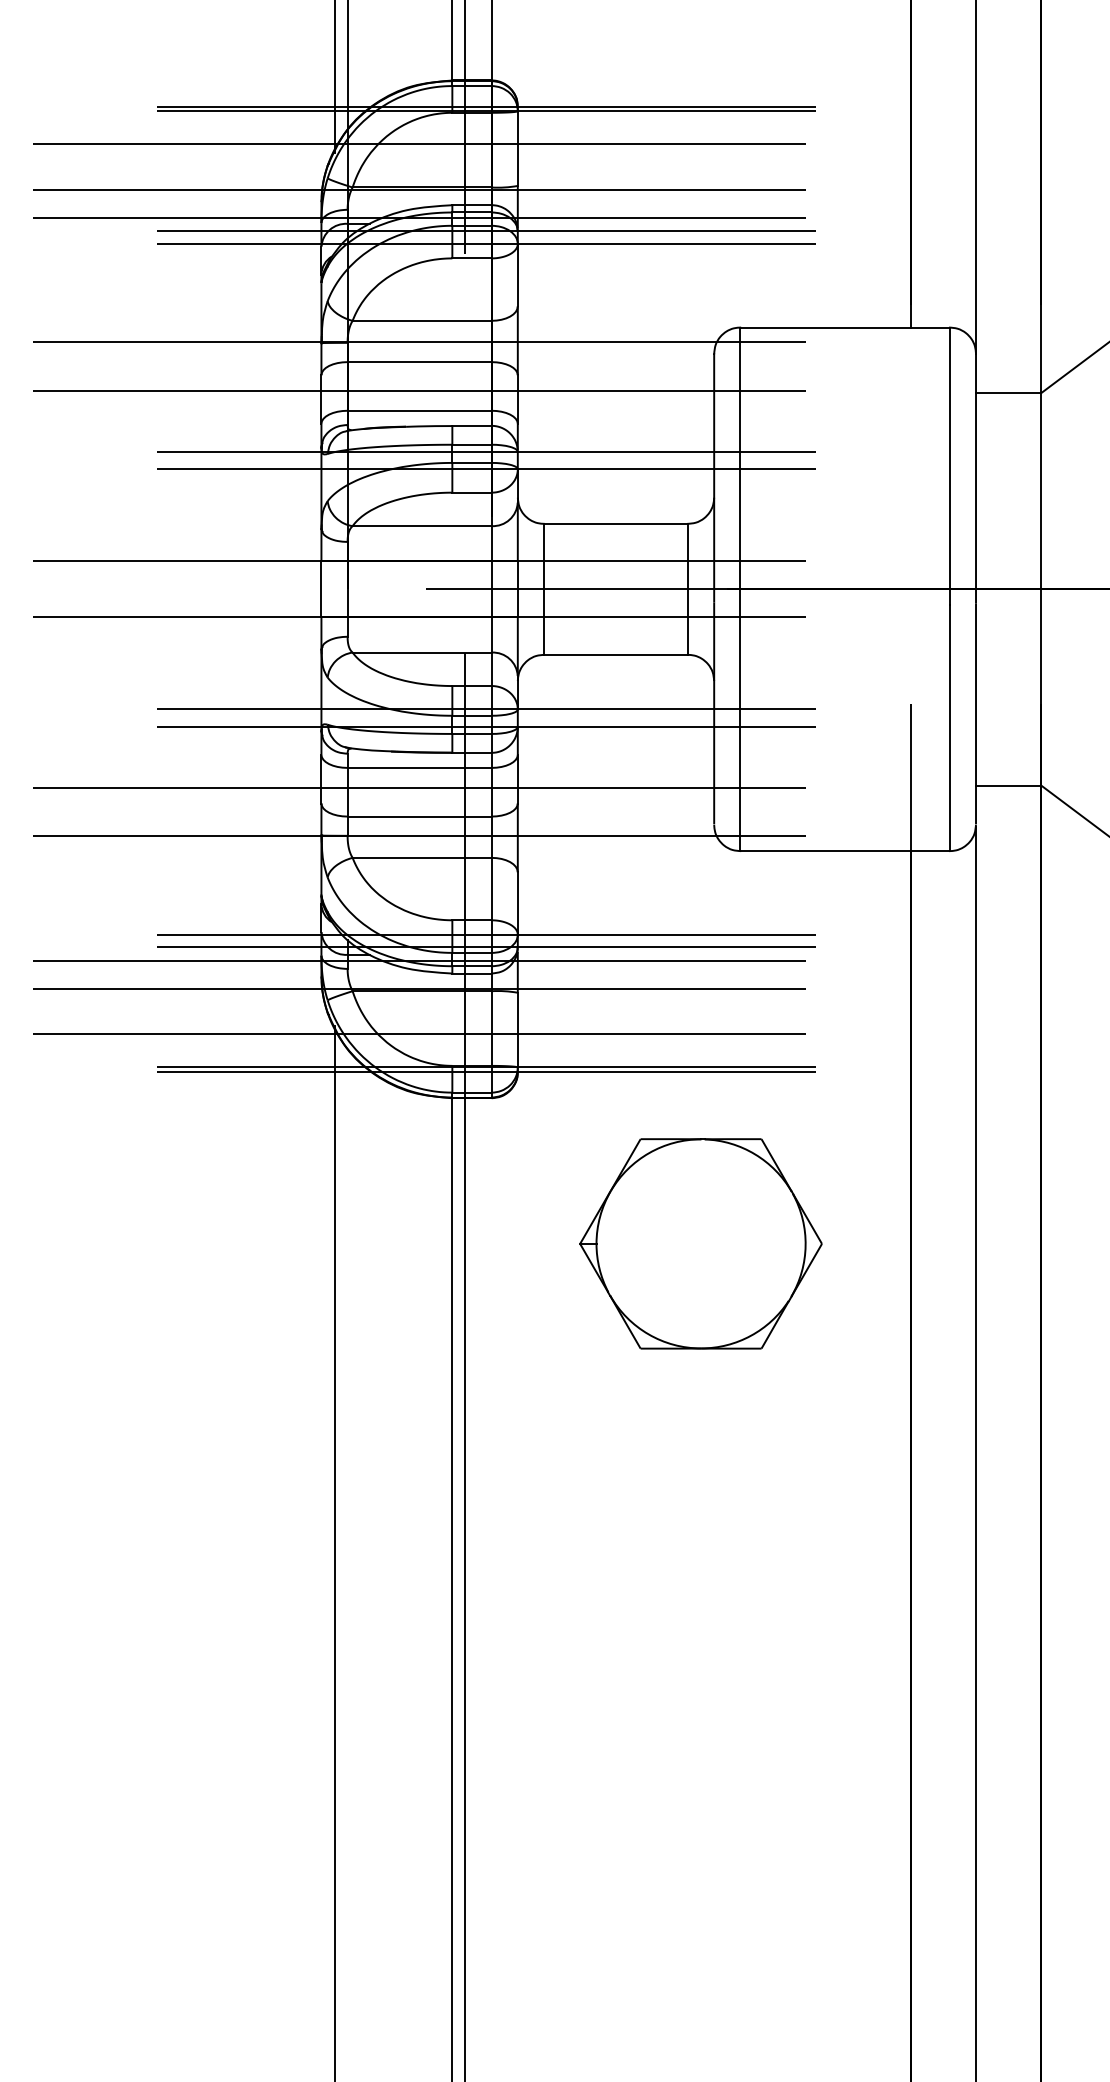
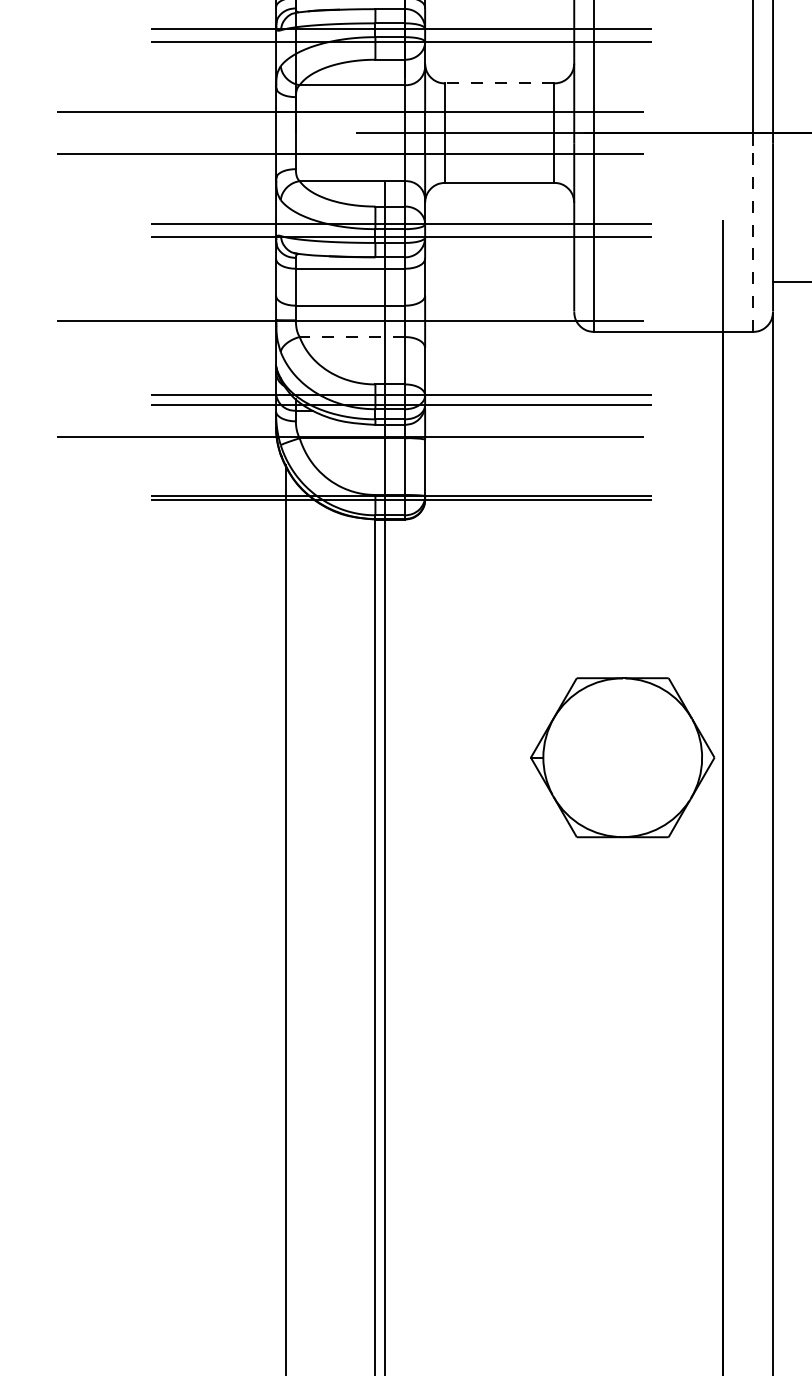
line: (615, 523) -> (499, 83), solid -> dashed
line: (949, 727) -> (752, 238), solid -> dashed
line: (419, 787) -> (350, 283), removed
line: (421, 857) -> (351, 336), solid -> dashed
line: (419, 960) -> (350, 414), removed
line: (419, 1034) -> (350, 471), removed
part: (700, 1243) -> (622, 757), moved

